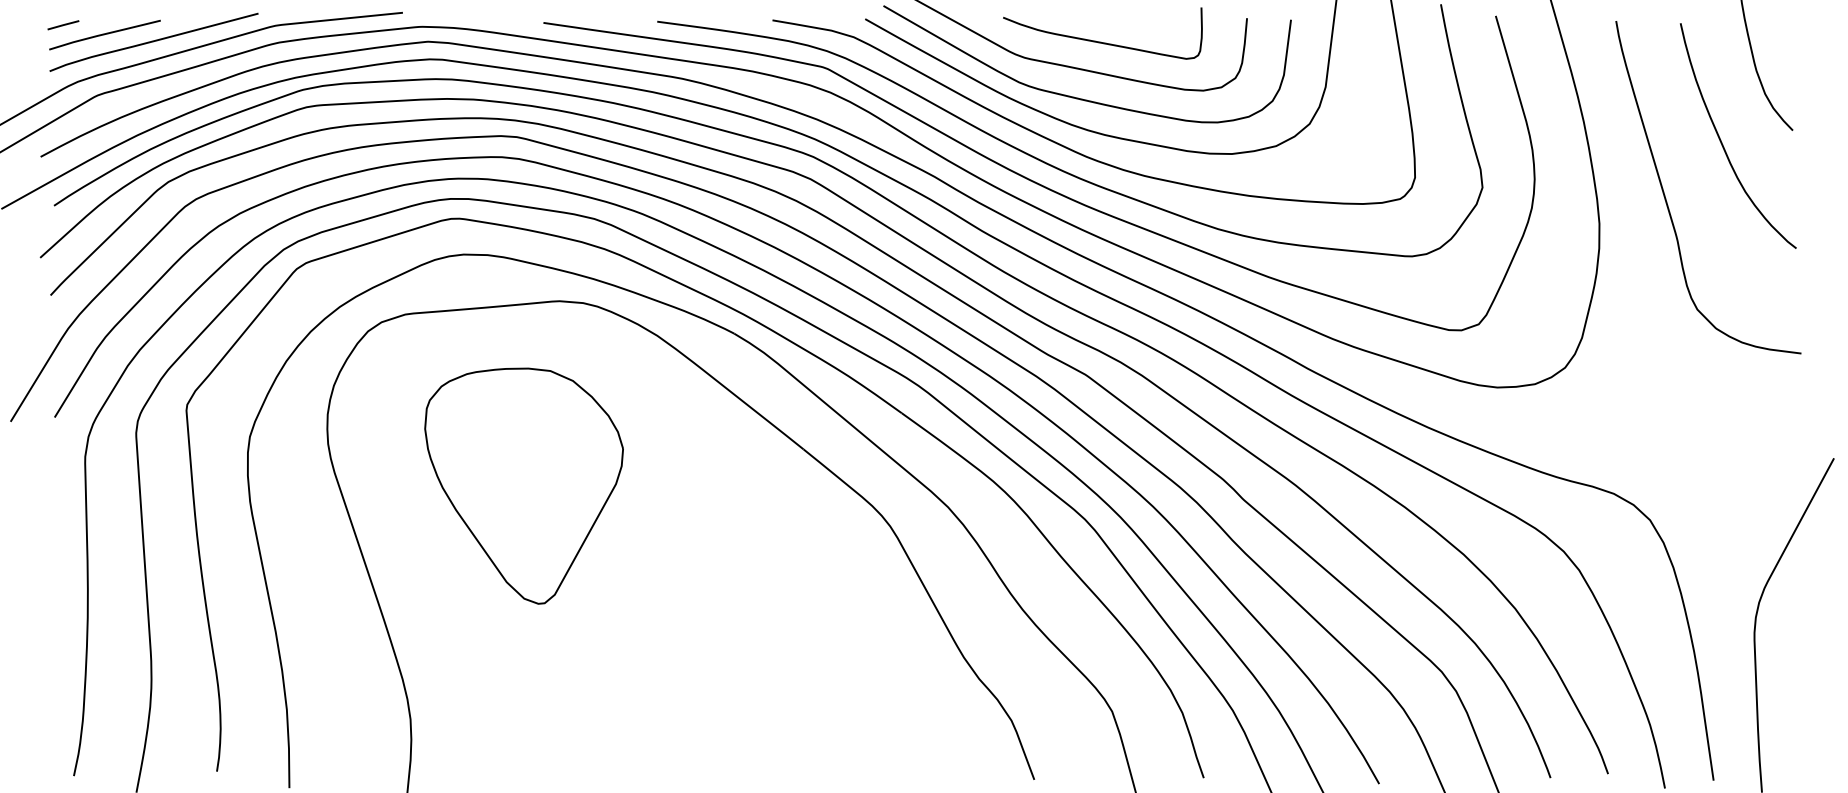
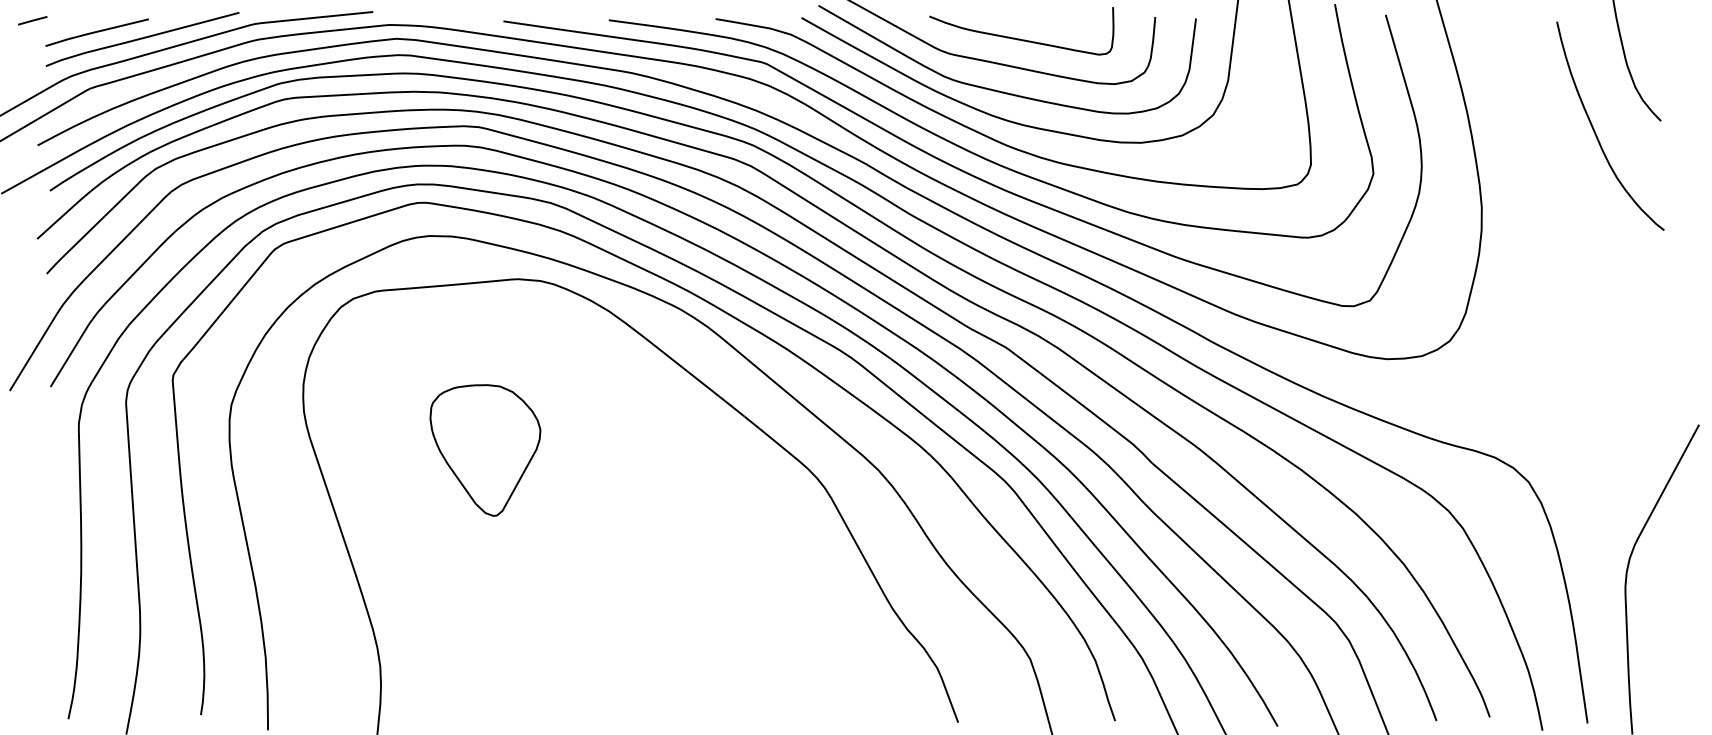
line: (63, 25) -> (32, 20), moved
curve: (1667, 201) -> (1544, 186), removed
part: (523, 485) -> (484, 449), size x0.6

